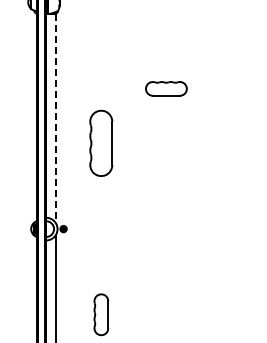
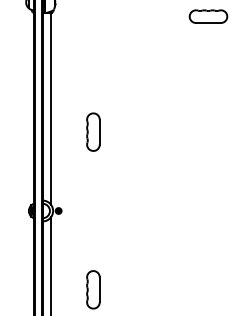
part: (166, 88) -> (208, 16), moved
line: (55, 118) -> (51, 109), dashed -> solid
part: (101, 143) -> (93, 132), size x0.62

